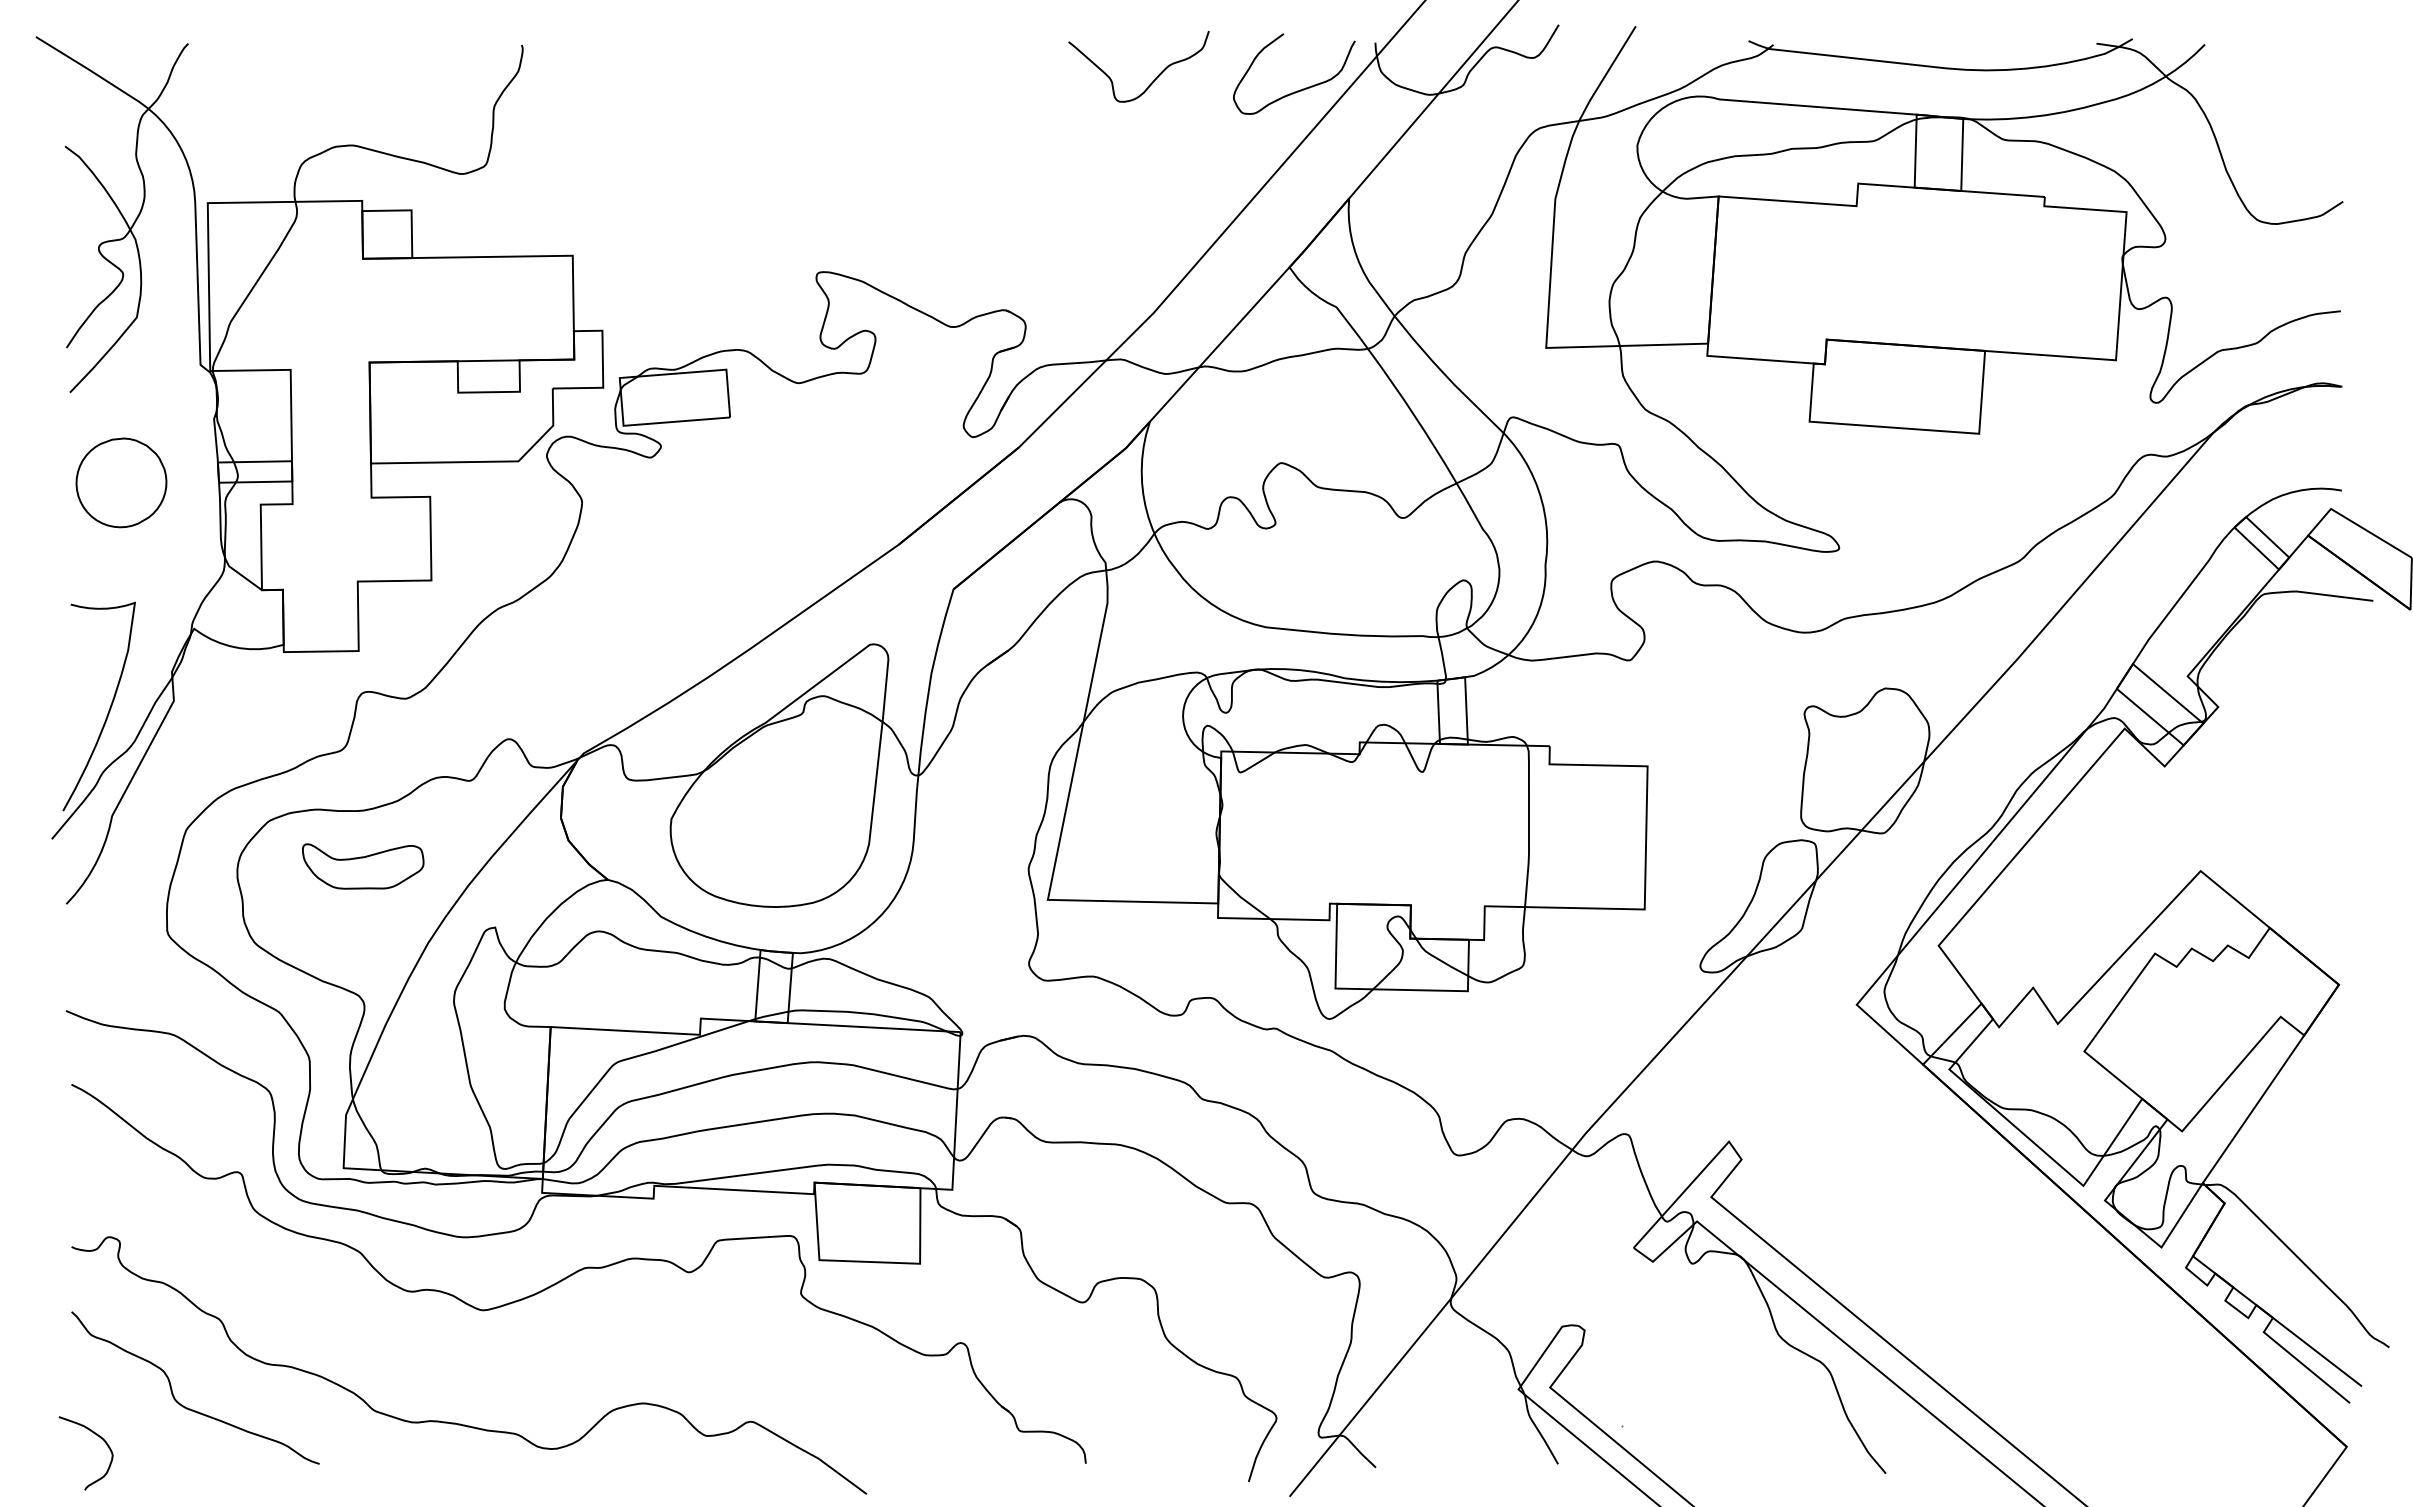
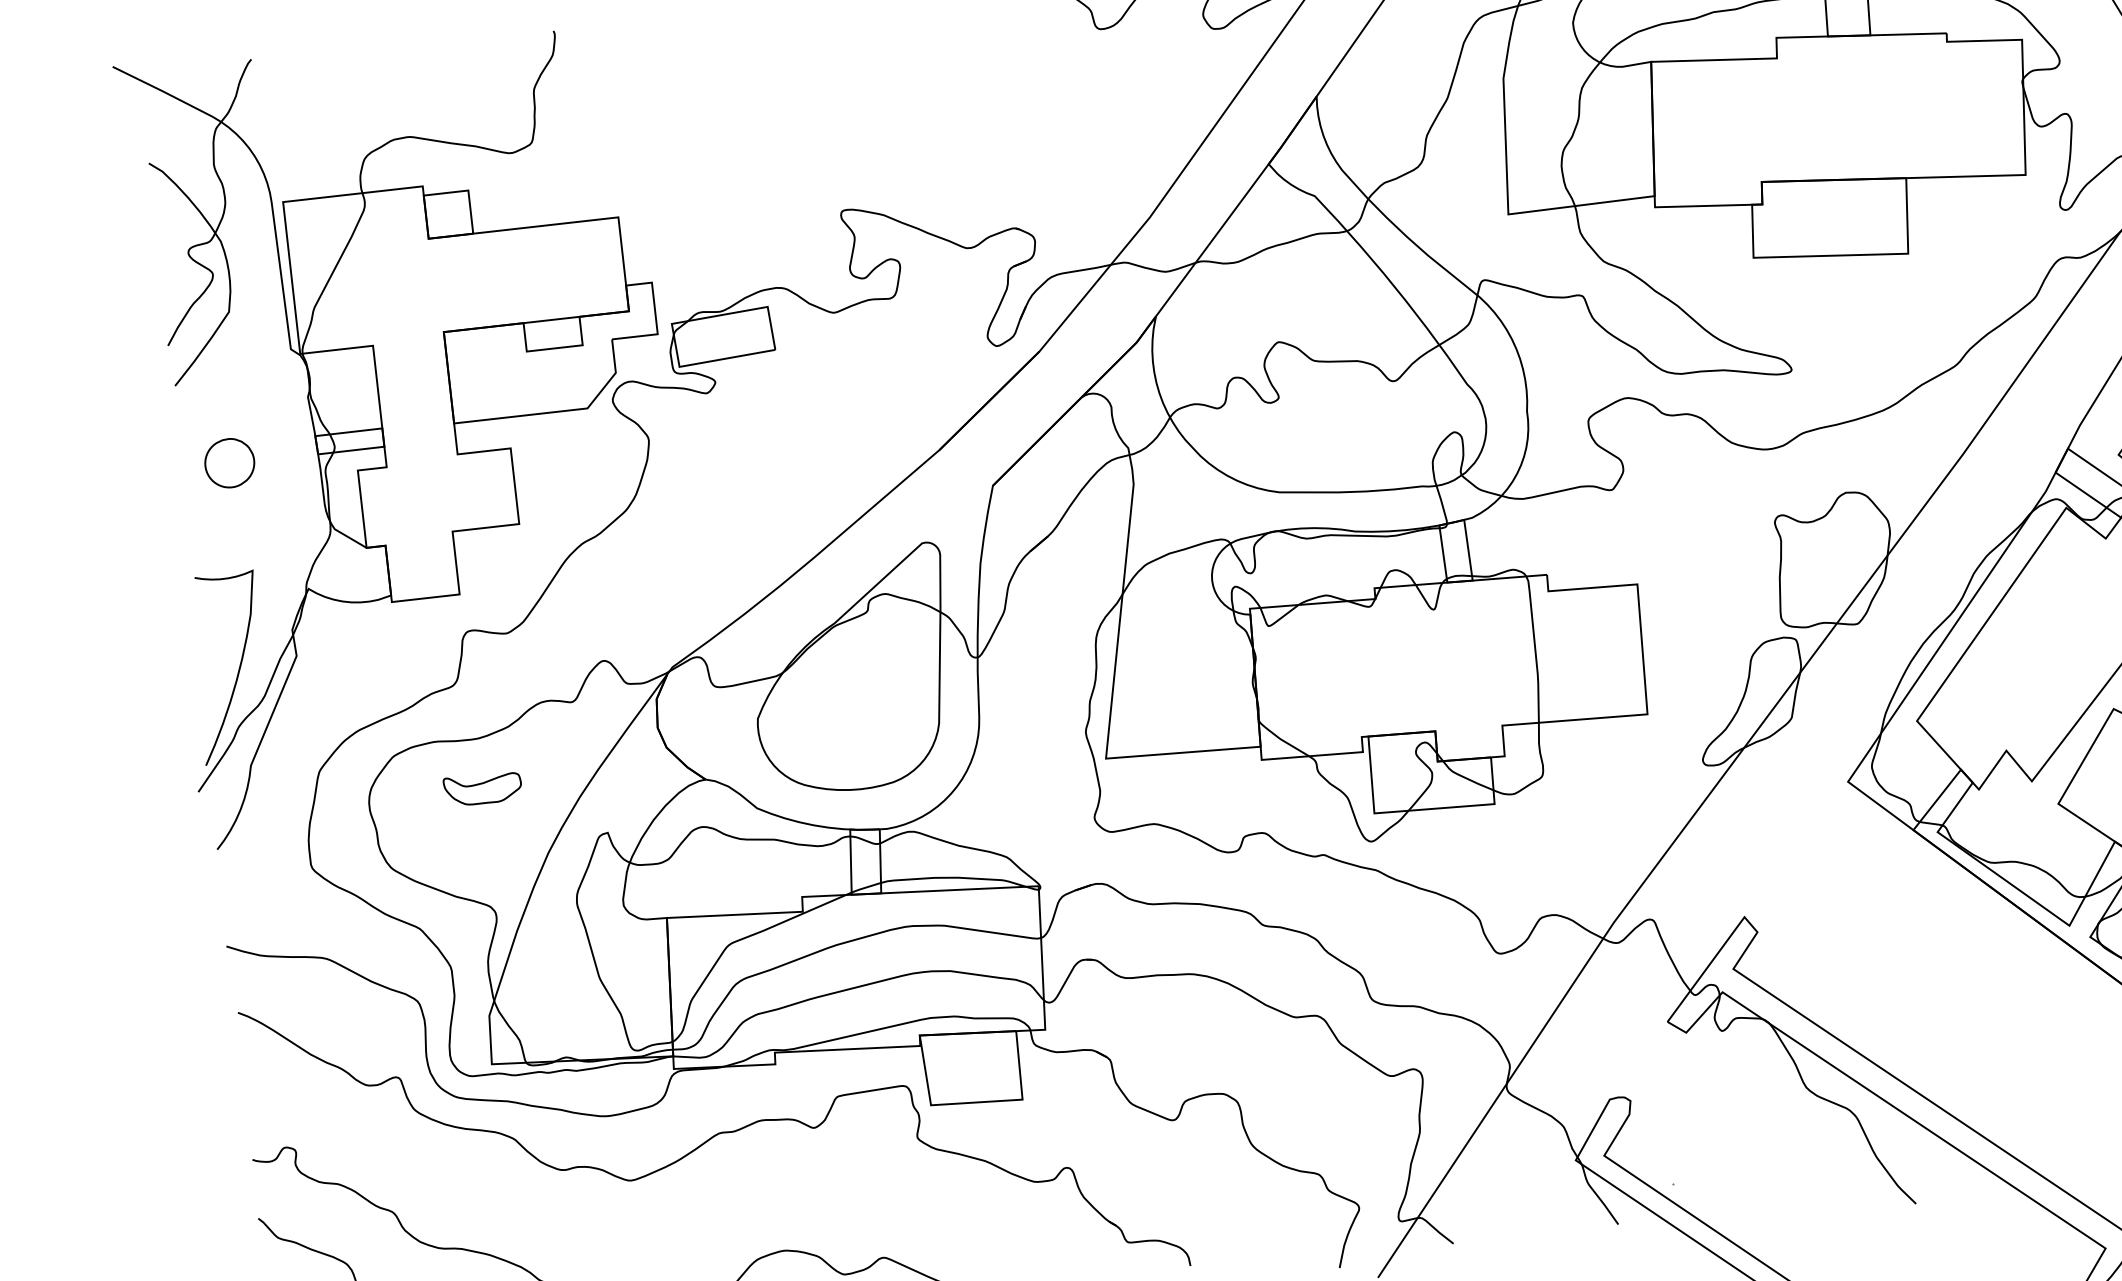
part: (121, 482) -> (229, 462), size x0.6
part: (363, 866) -> (483, 789), size x0.7

